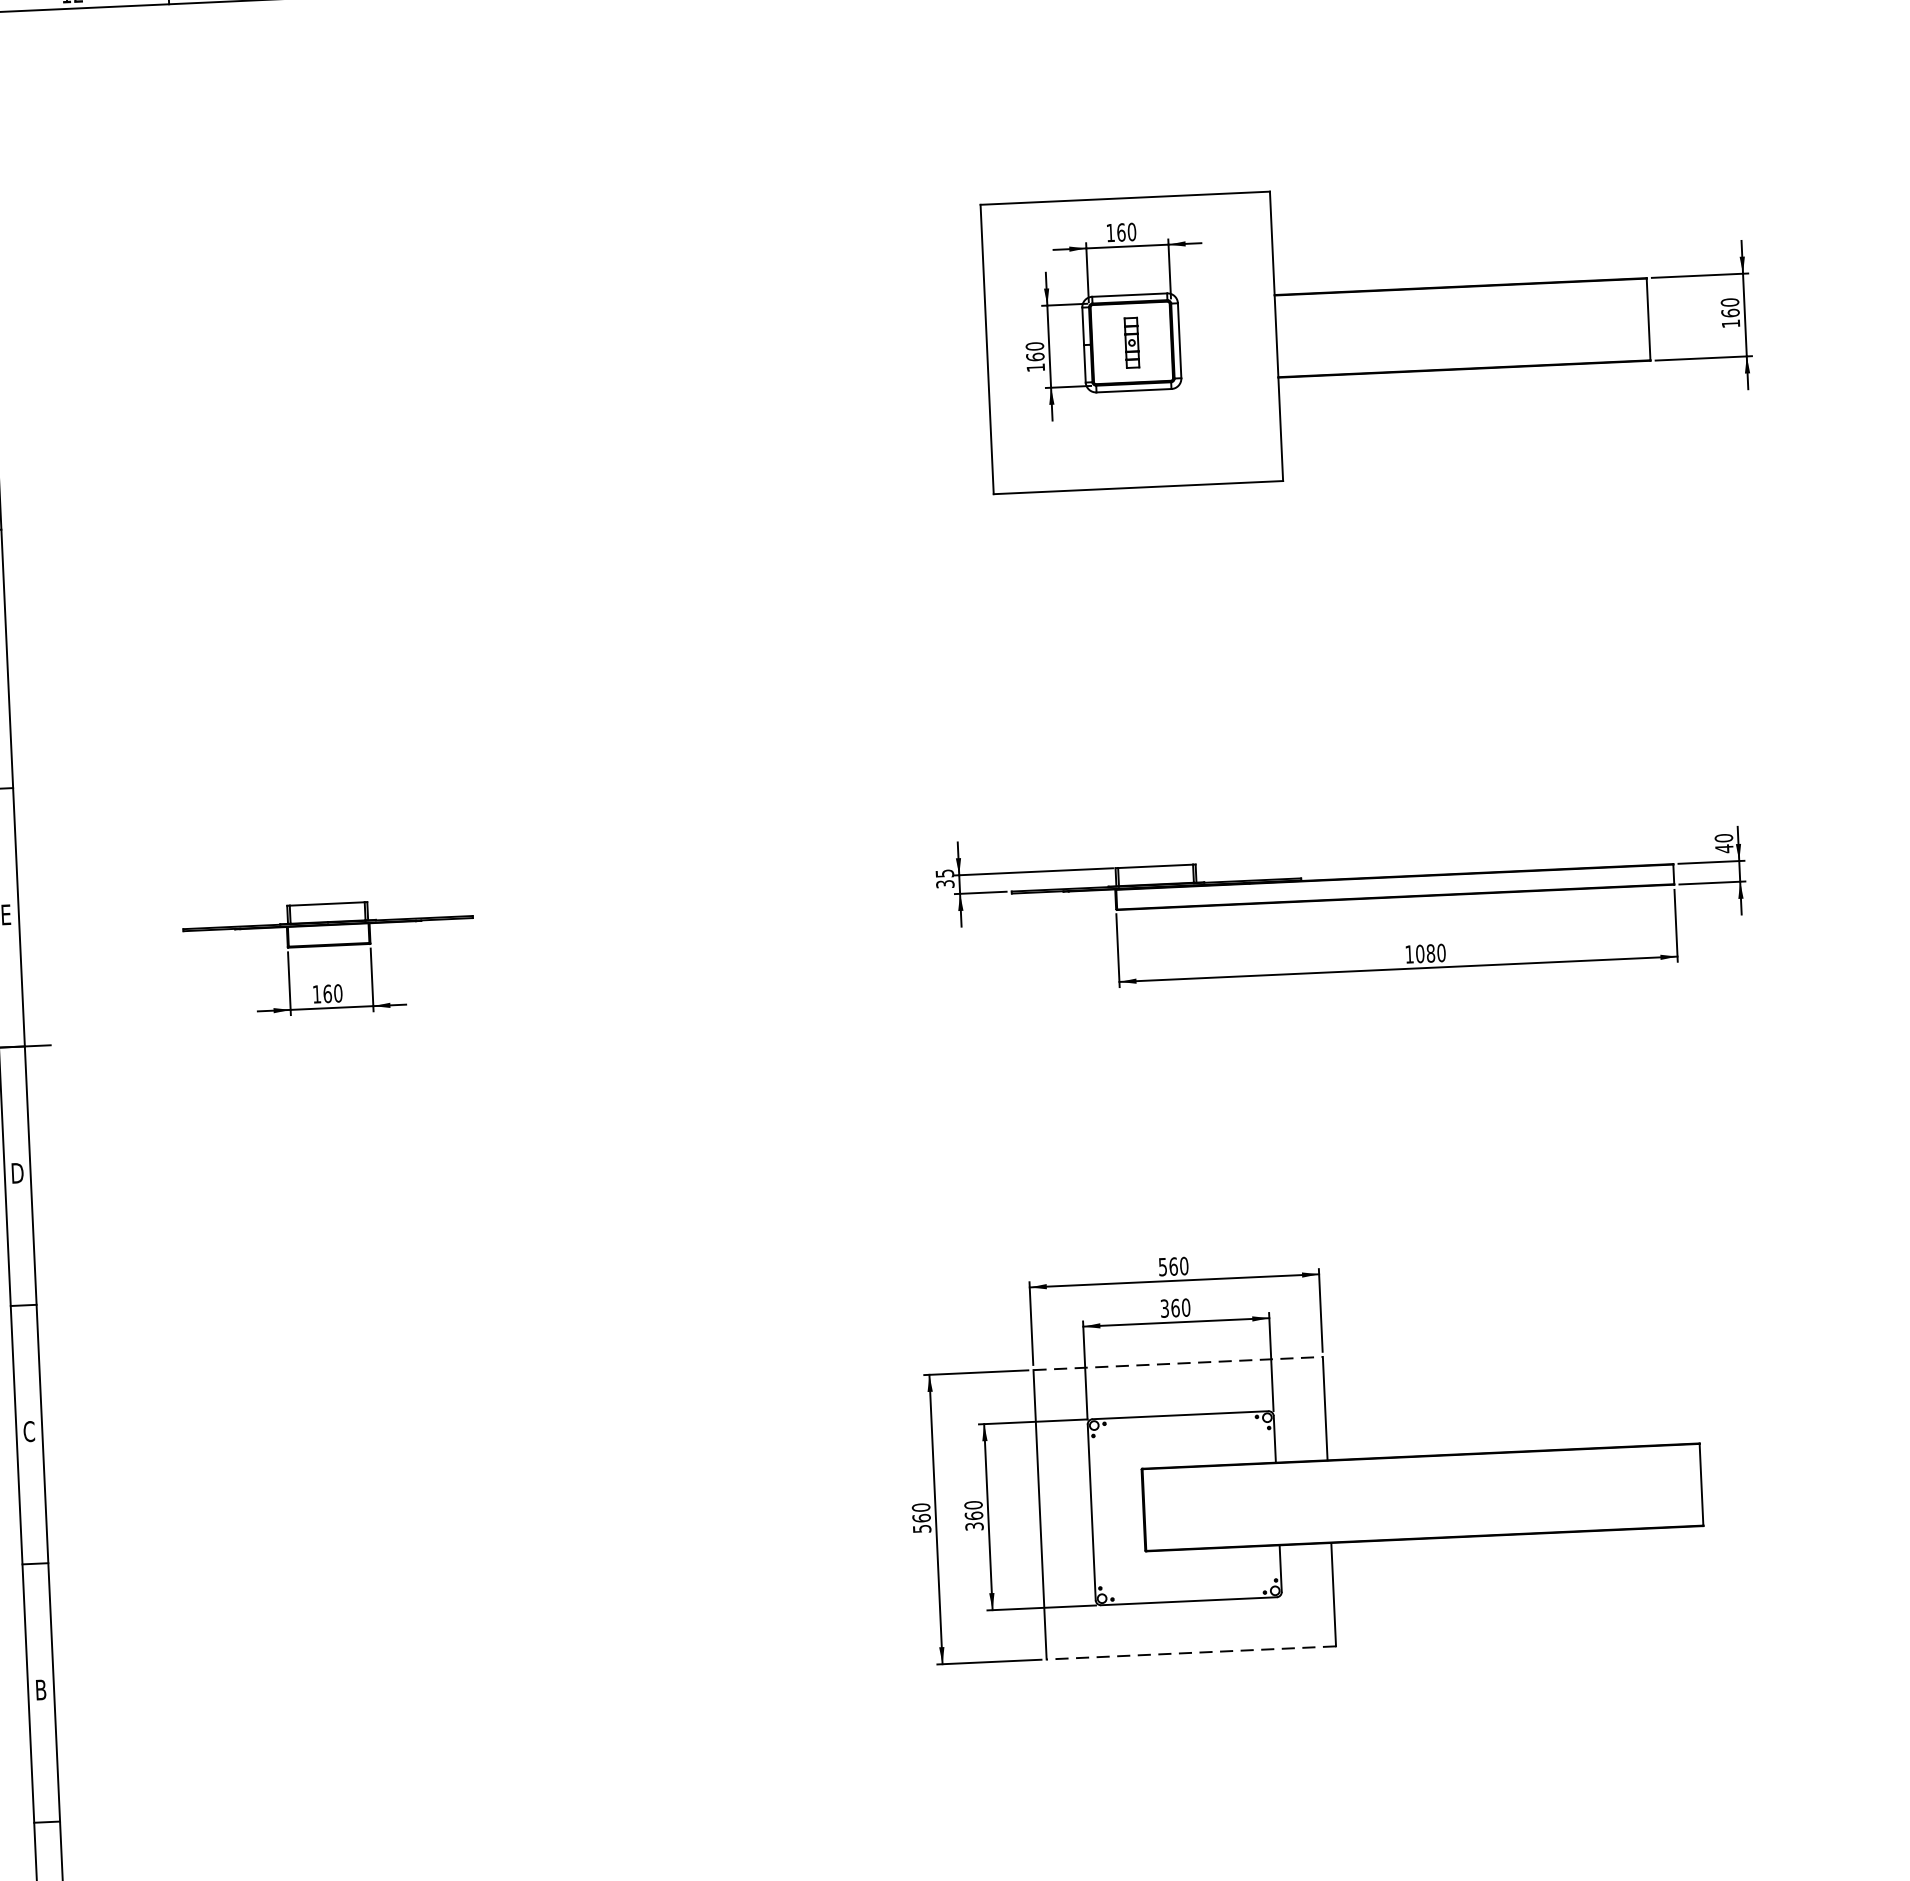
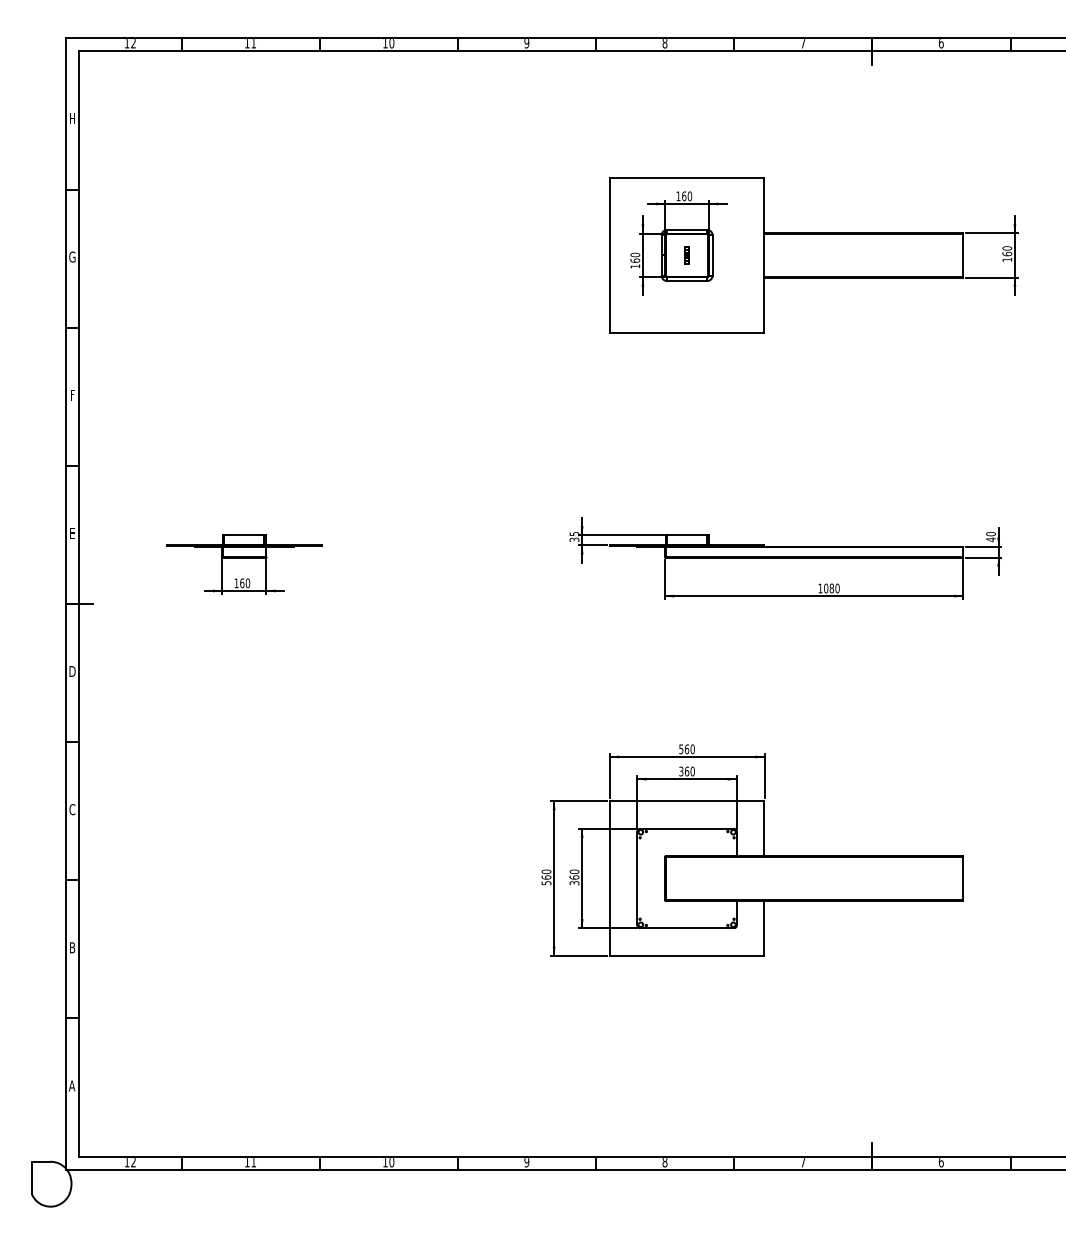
part: (1130, 342) -> (686, 255), size x0.62
line: (1178, 1364) -> (687, 801), dashed -> solid
line: (1190, 1652) -> (686, 955), dashed -> solid

